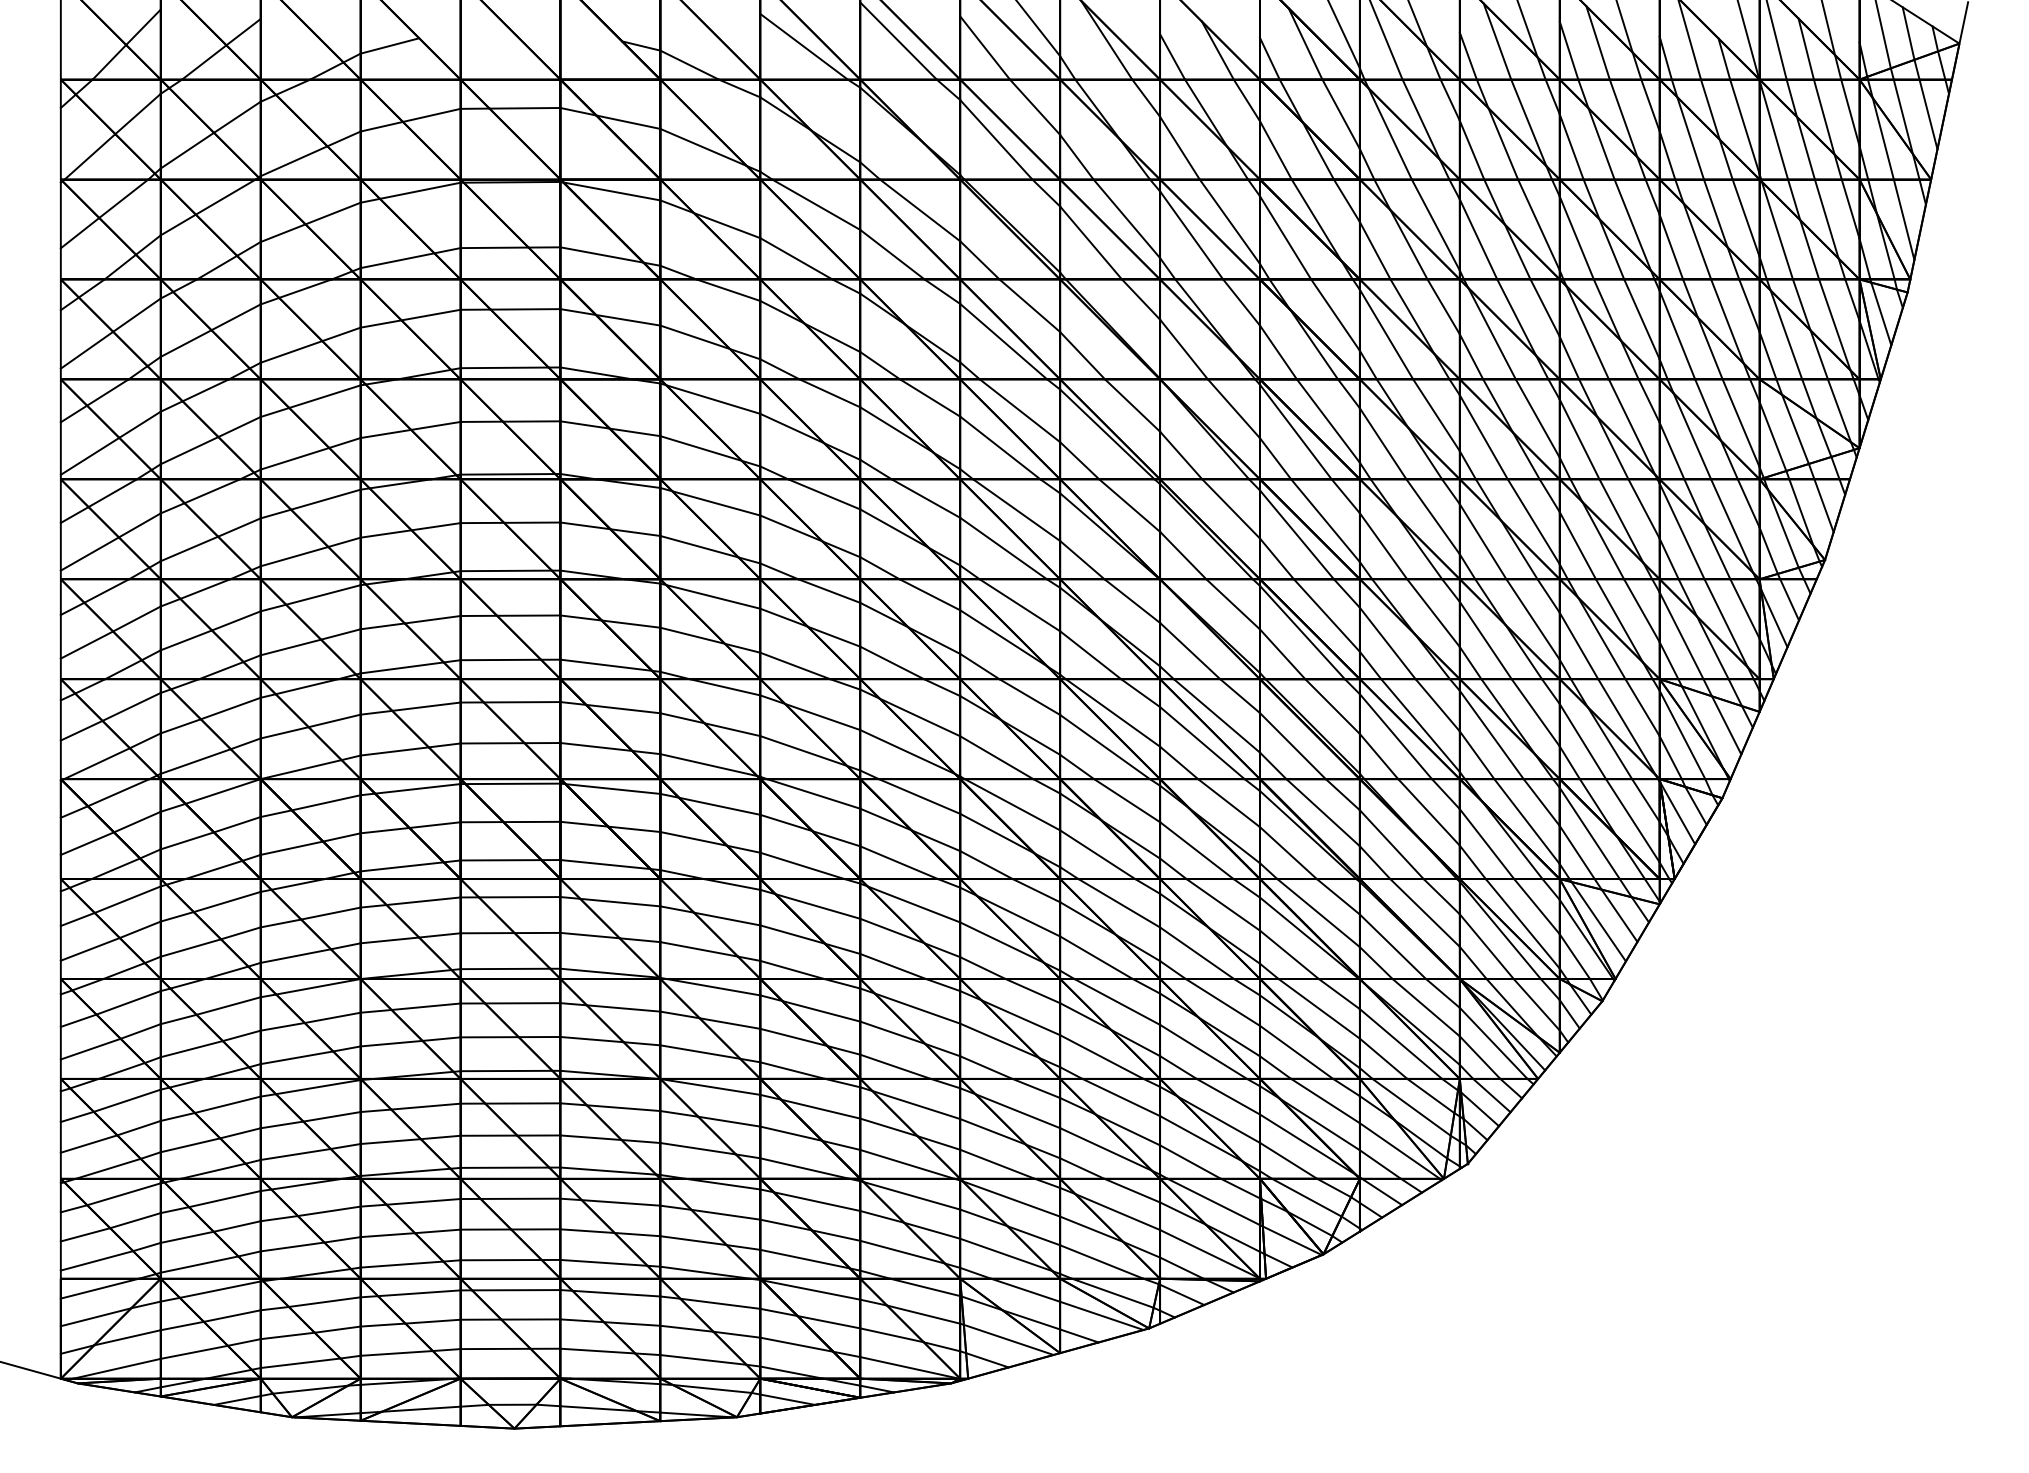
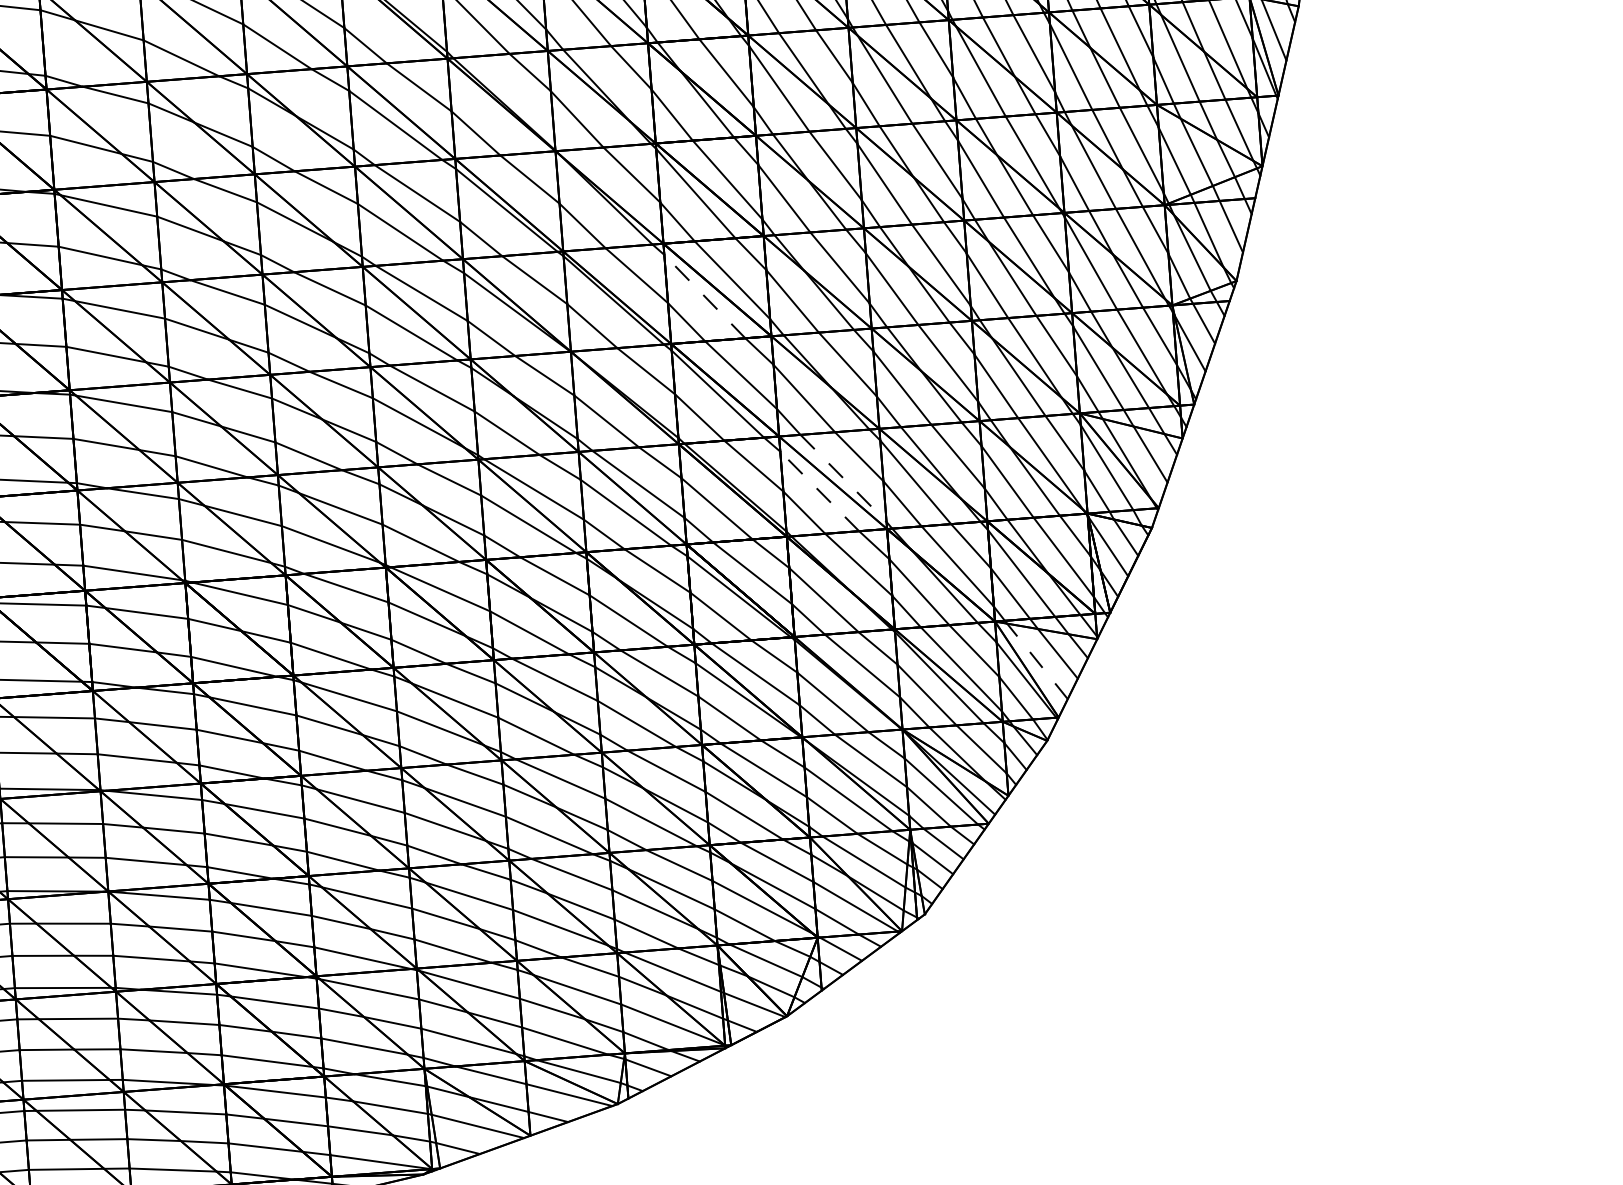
line: (1296, 534) -> (704, 296), solid -> dashed
line: (1420, 725) -> (843, 478), solid -> dashed
line: (1395, 736) -> (819, 491), solid -> dashed
line: (1598, 921) -> (1037, 661), solid -> dashed

